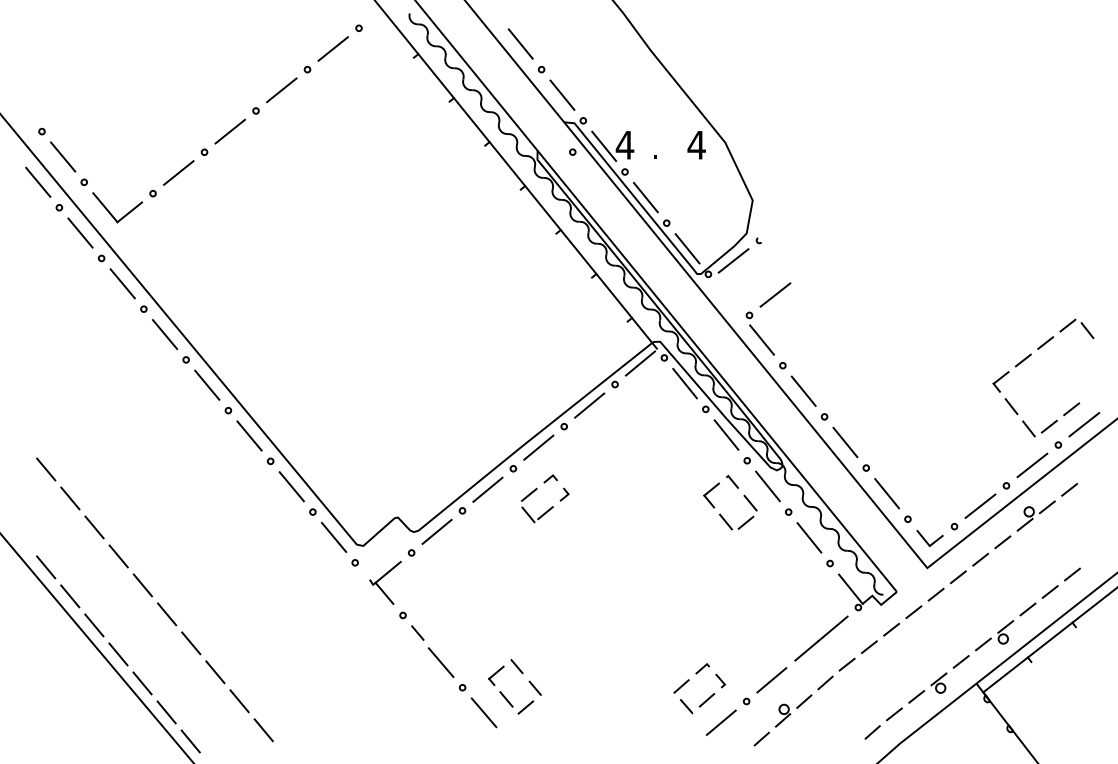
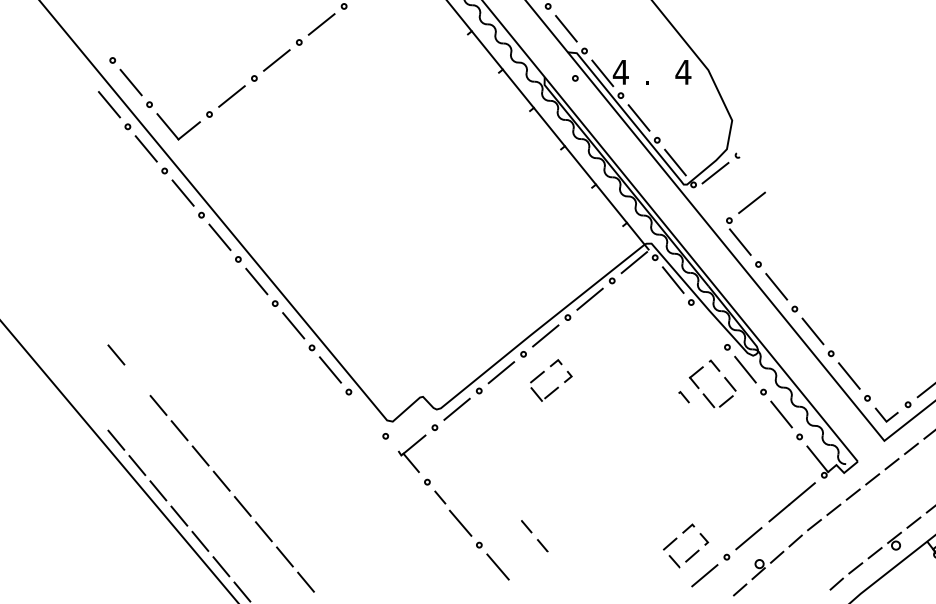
line: (726, 434) -> (709, 324), removed
line: (70, 498) -> (137, 380), removed
line: (697, 517) -> (684, 396), added
line: (334, 537) -> (367, 414), removed
part: (504, 695) -> (515, 551), removed

